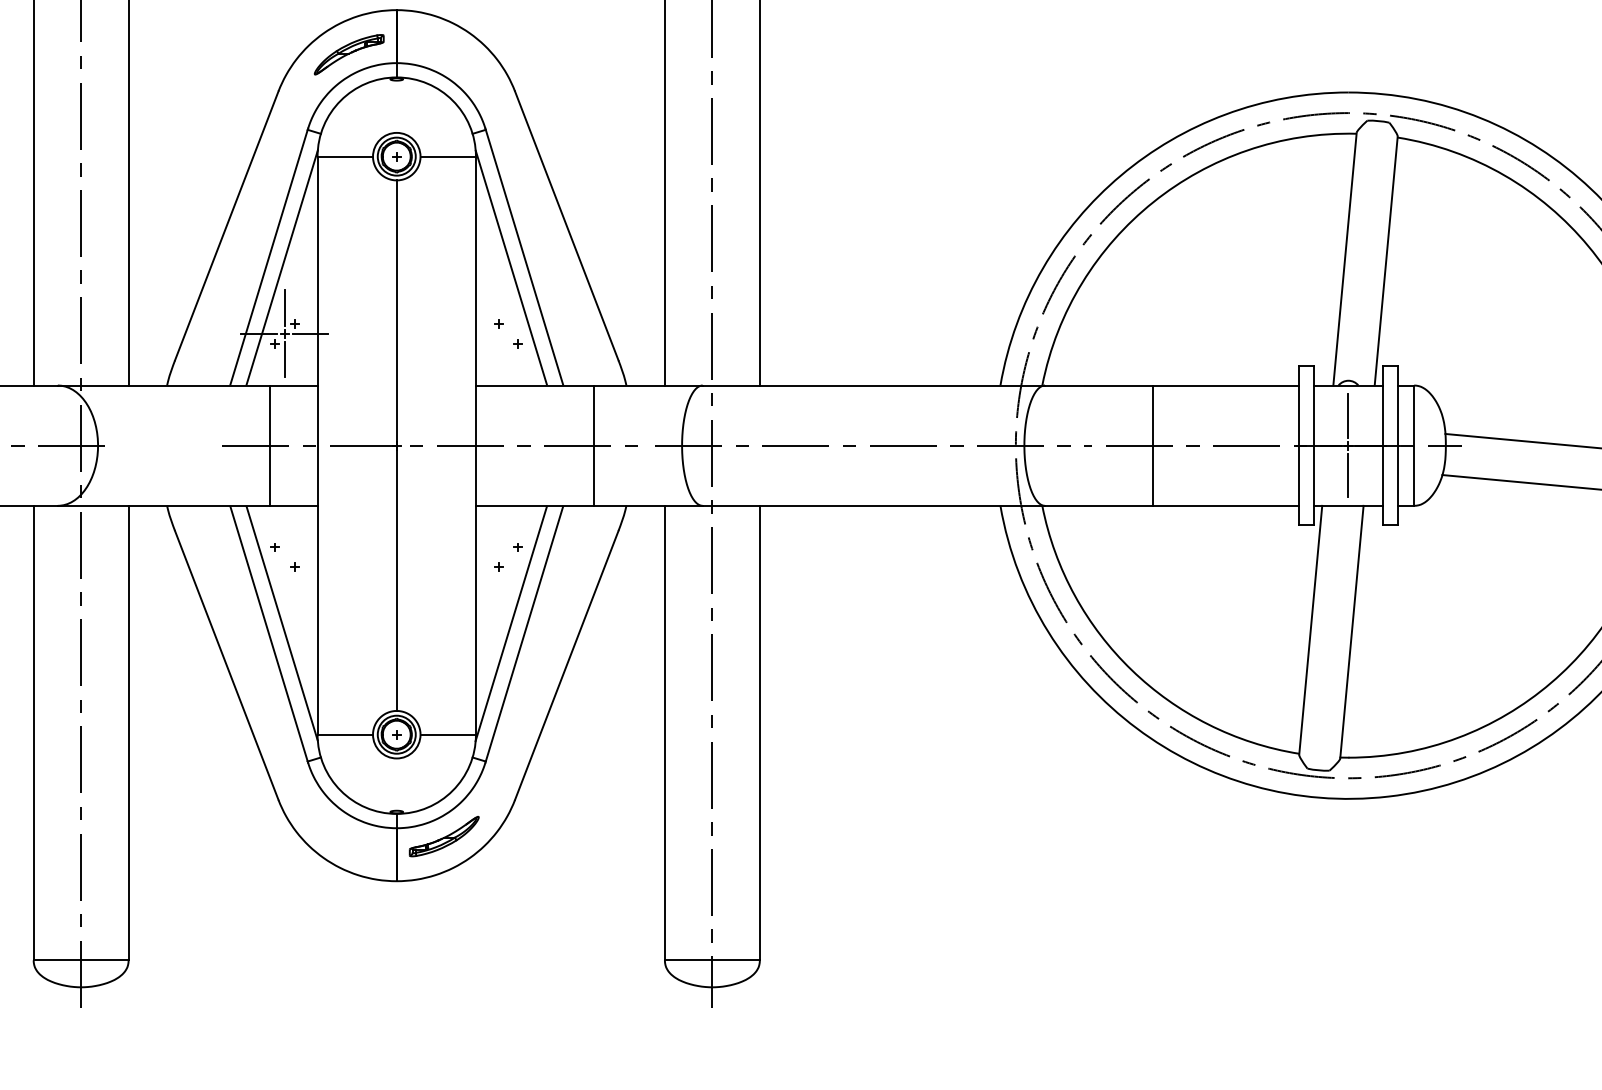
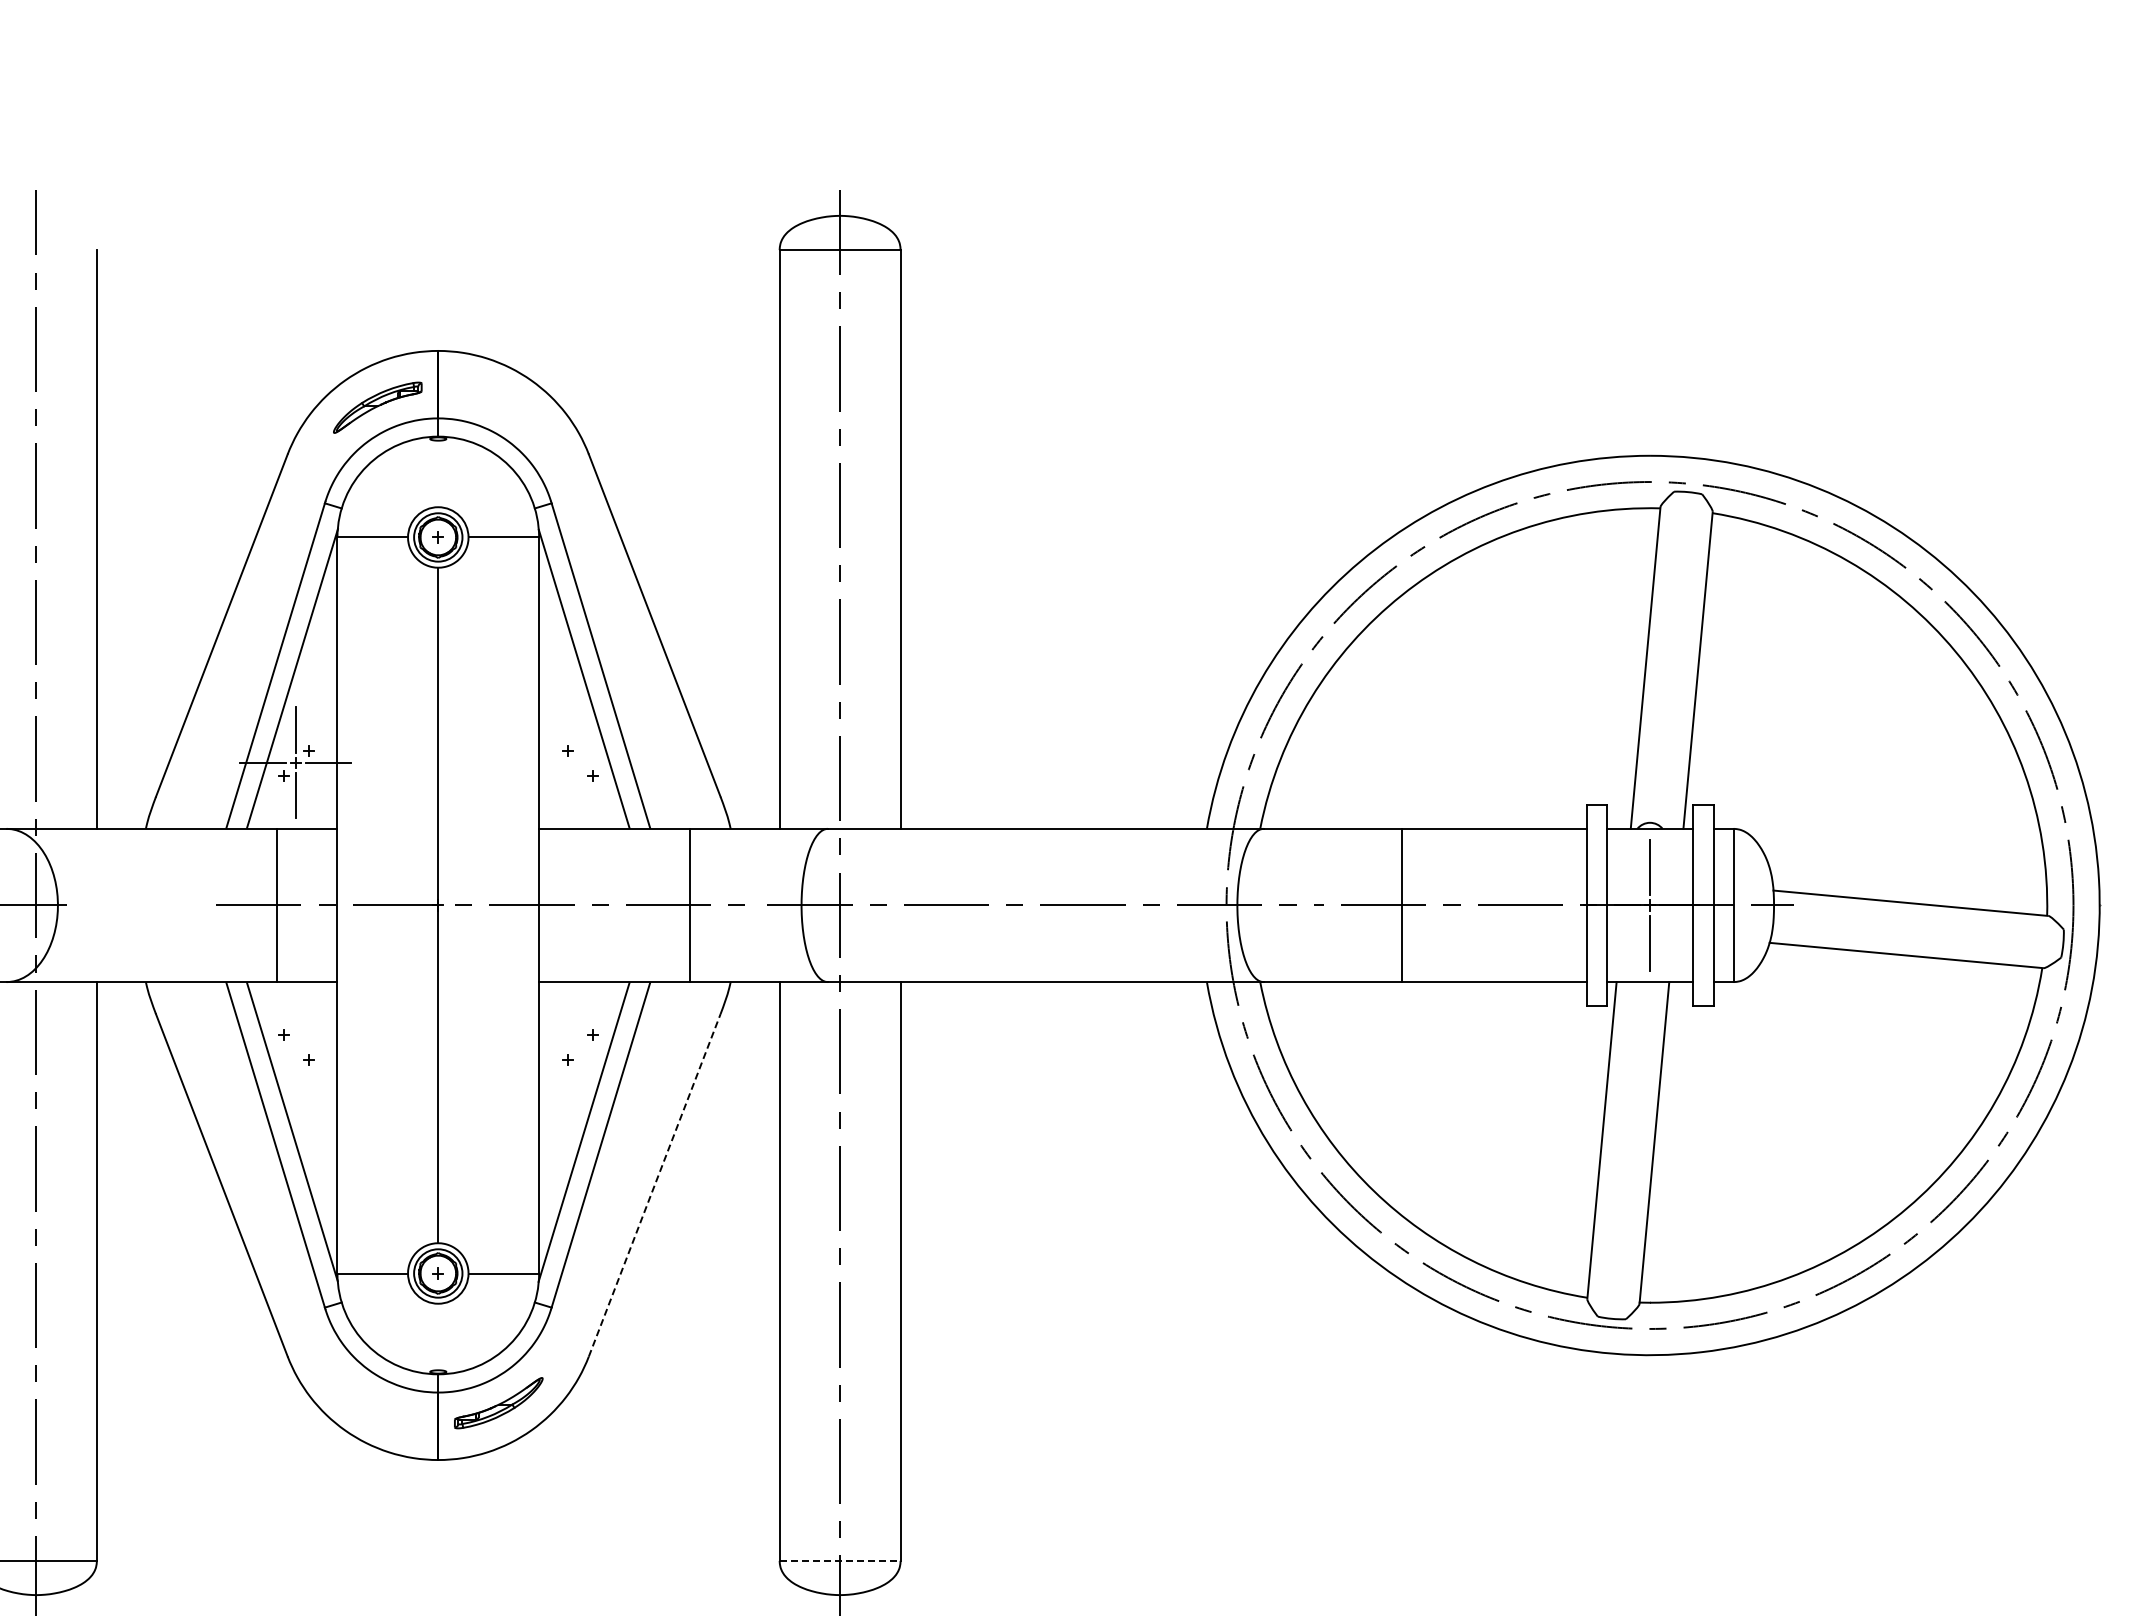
line: (566, 665) -> (654, 1185), solid -> dashed
line: (712, 960) -> (840, 1560), solid -> dashed

